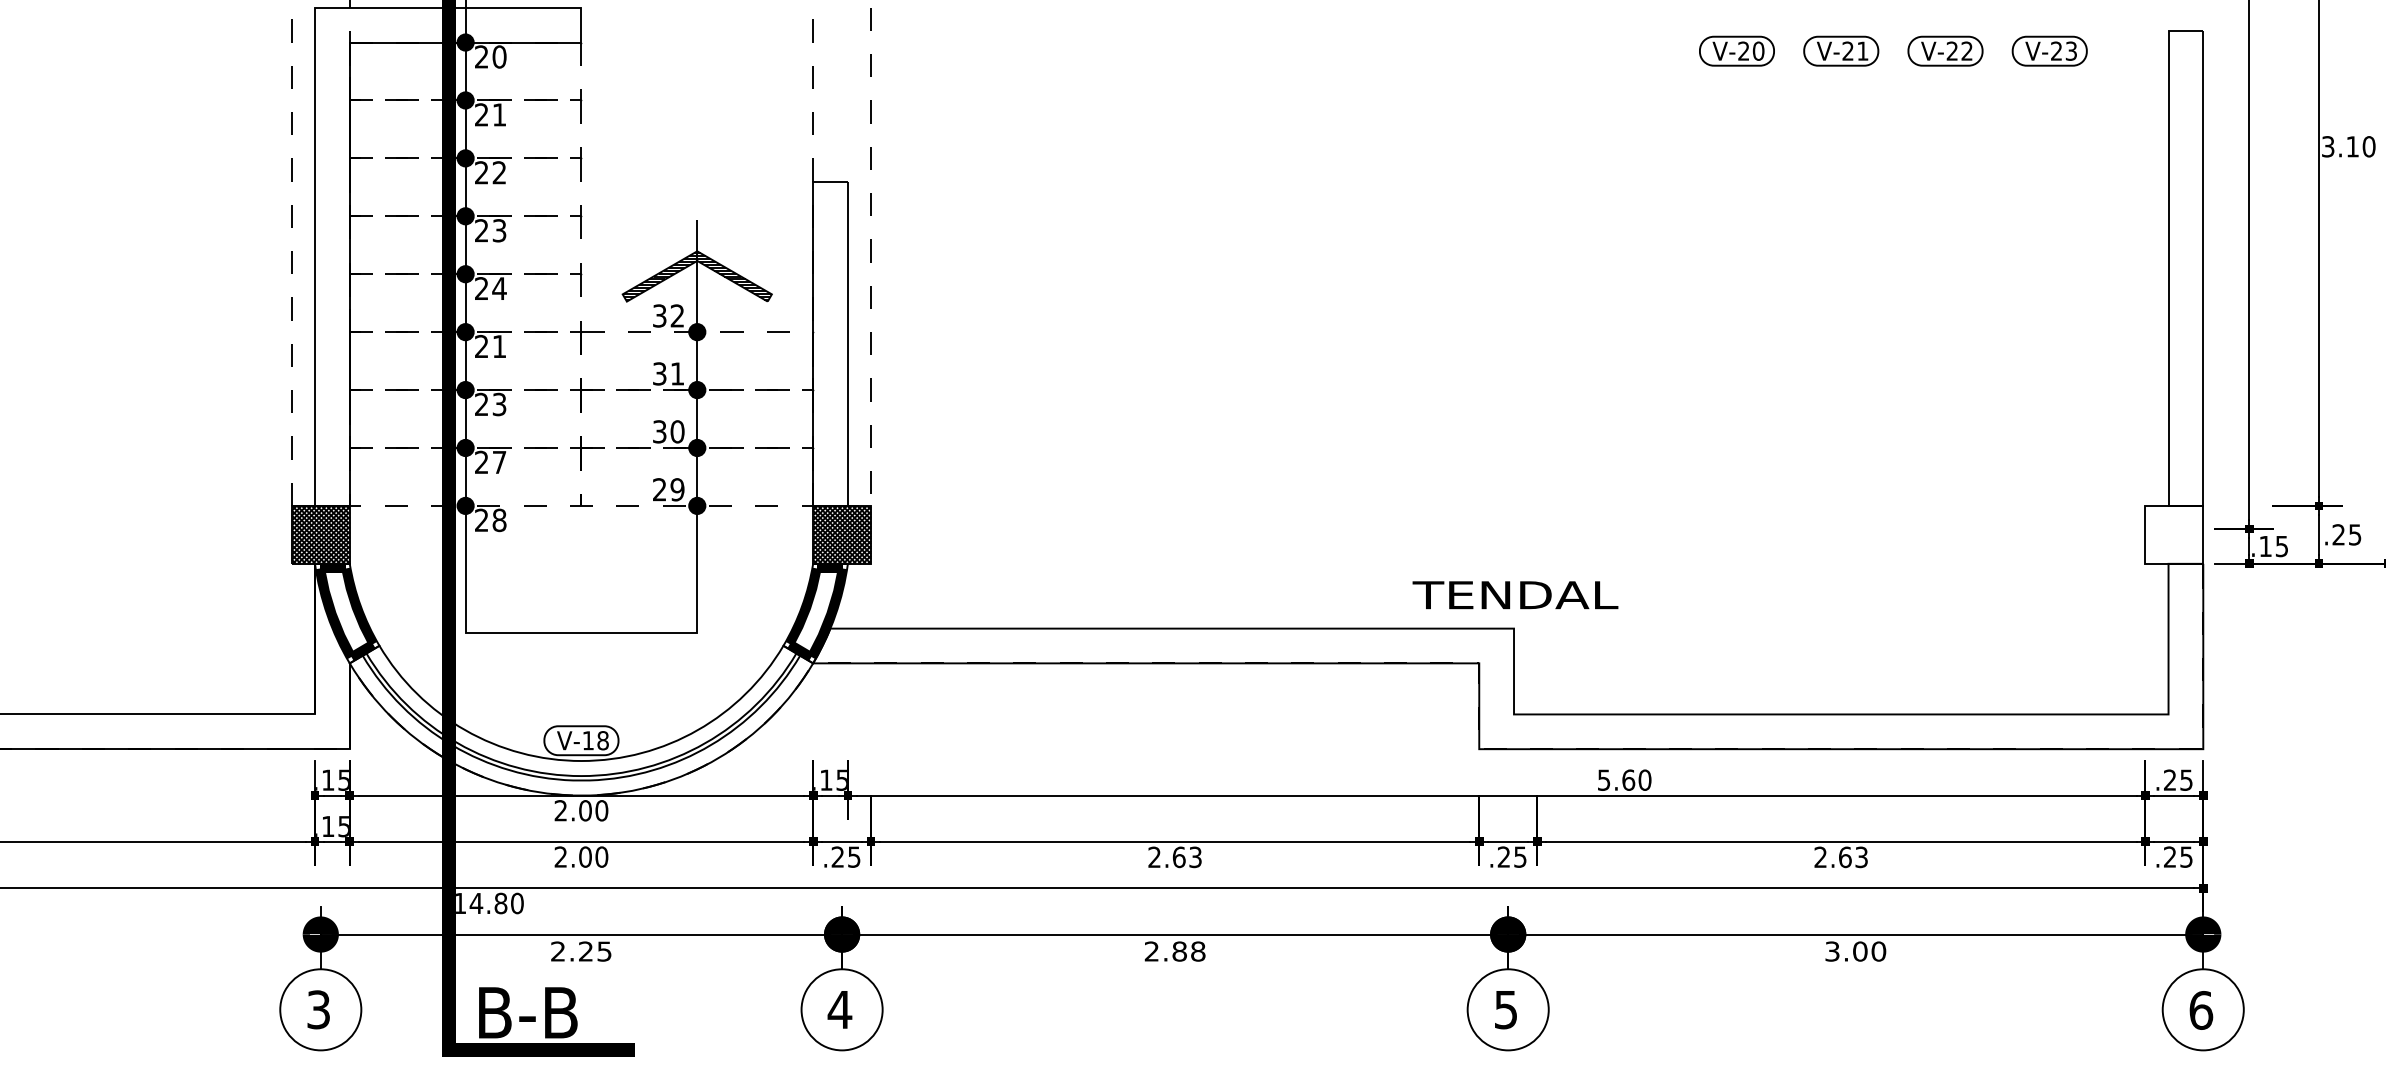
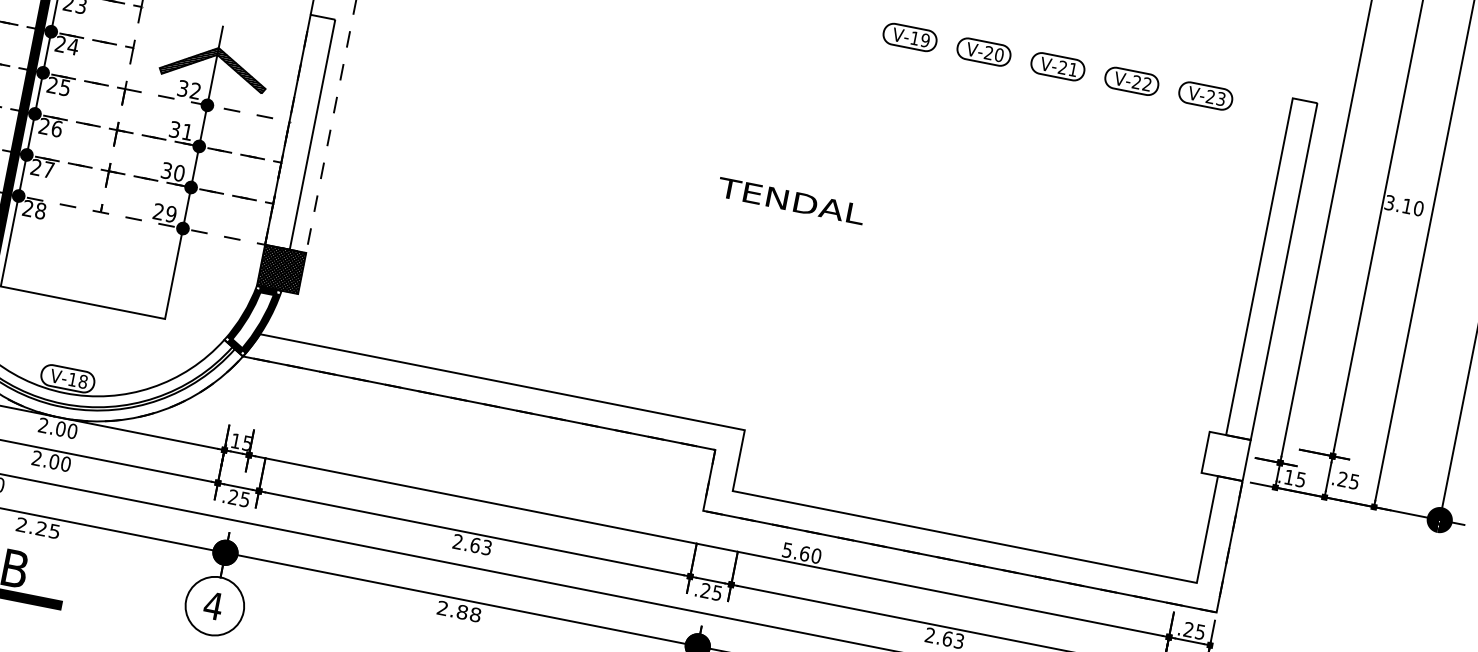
part: (1632, 50) -> (910, 36), added
text: (498, 346) -> (64, 87), 21 -> 25
text: (499, 404) -> (56, 128), 23 -> 26
text: (1515, 595) -> (791, 201), moved

